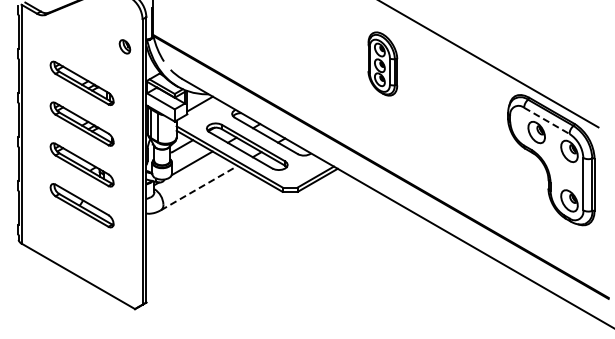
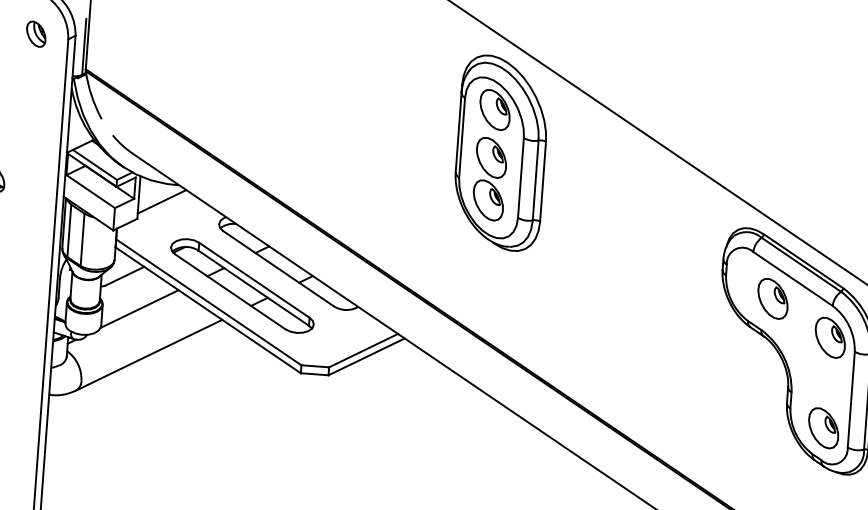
part: (124, 46) -> (35, 33), moved
part: (382, 63) -> (500, 152), size x1.67
line: (547, 121) -> (794, 280), dashed -> solid
line: (199, 187) -> (149, 354), dashed -> solid

